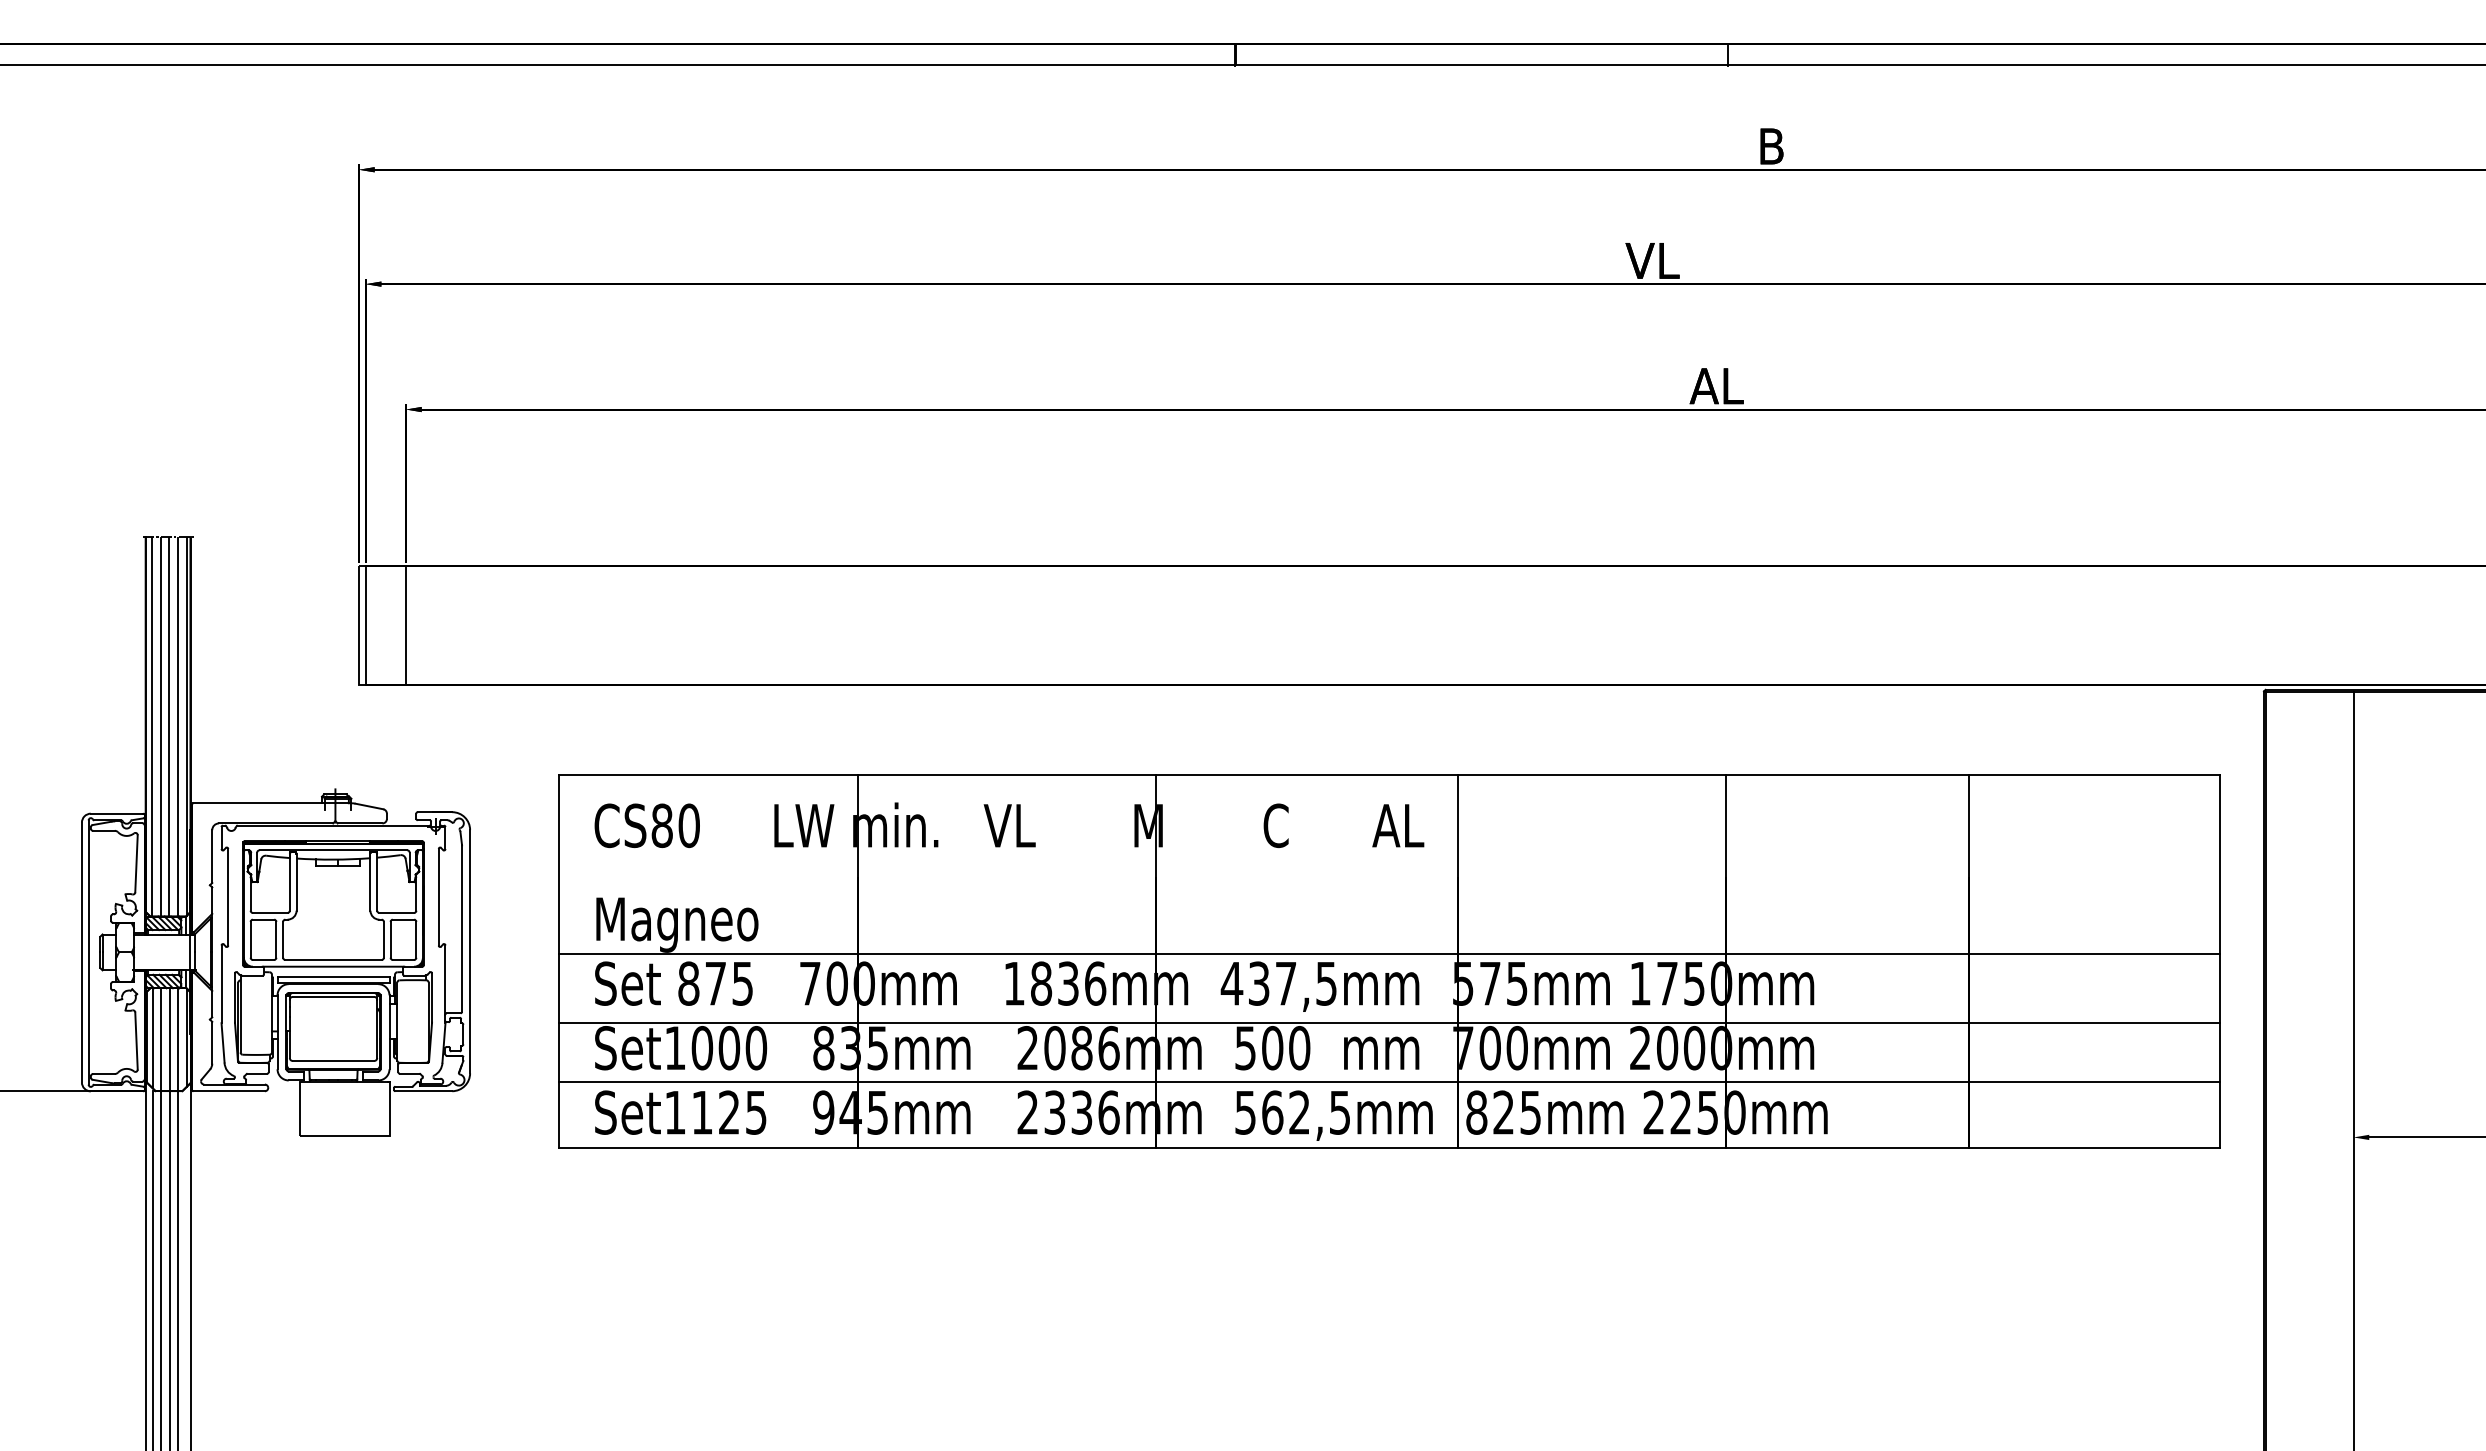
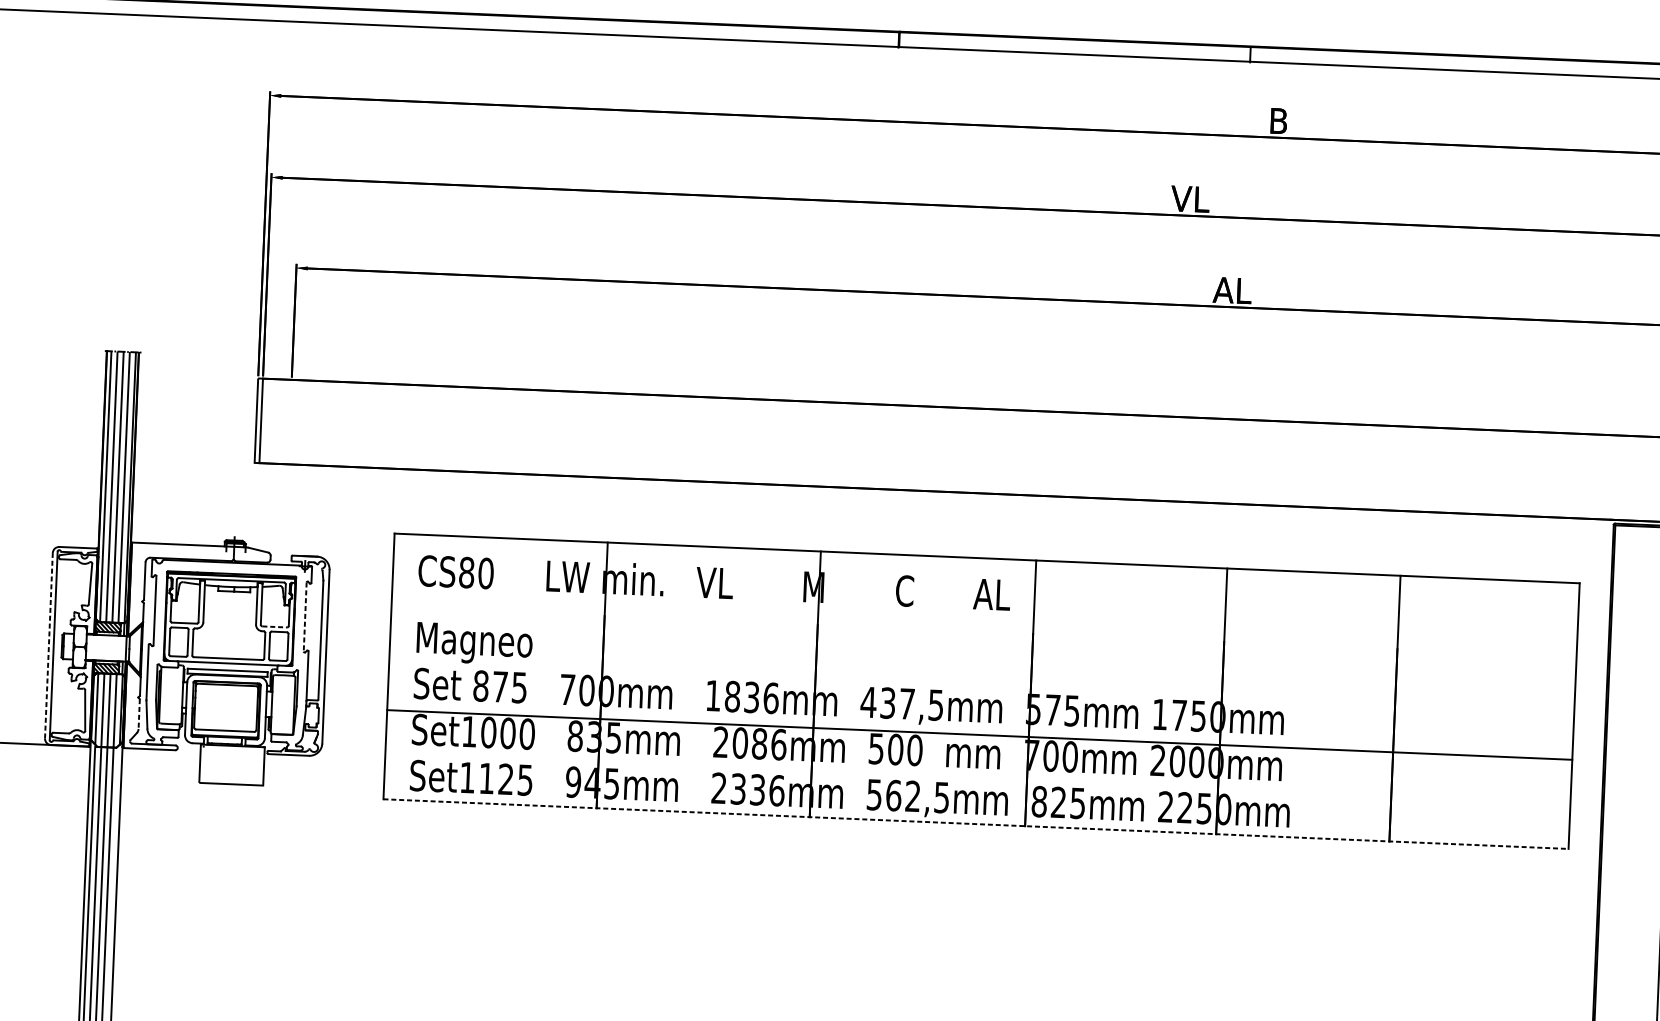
line: (406, 625) -> (290, 422), removed
line: (438, 897) -> (305, 617), solid -> dashed
line: (397, 912) -> (275, 626), solid -> dashed
line: (81, 952) -> (48, 645), solid -> dashed
line: (1388, 953) -> (981, 685), removed
line: (212, 1042) -> (139, 713), solid -> dashed
line: (1388, 1082) -> (977, 777), removed
line: (1389, 1147) -> (976, 824), solid -> dashed

